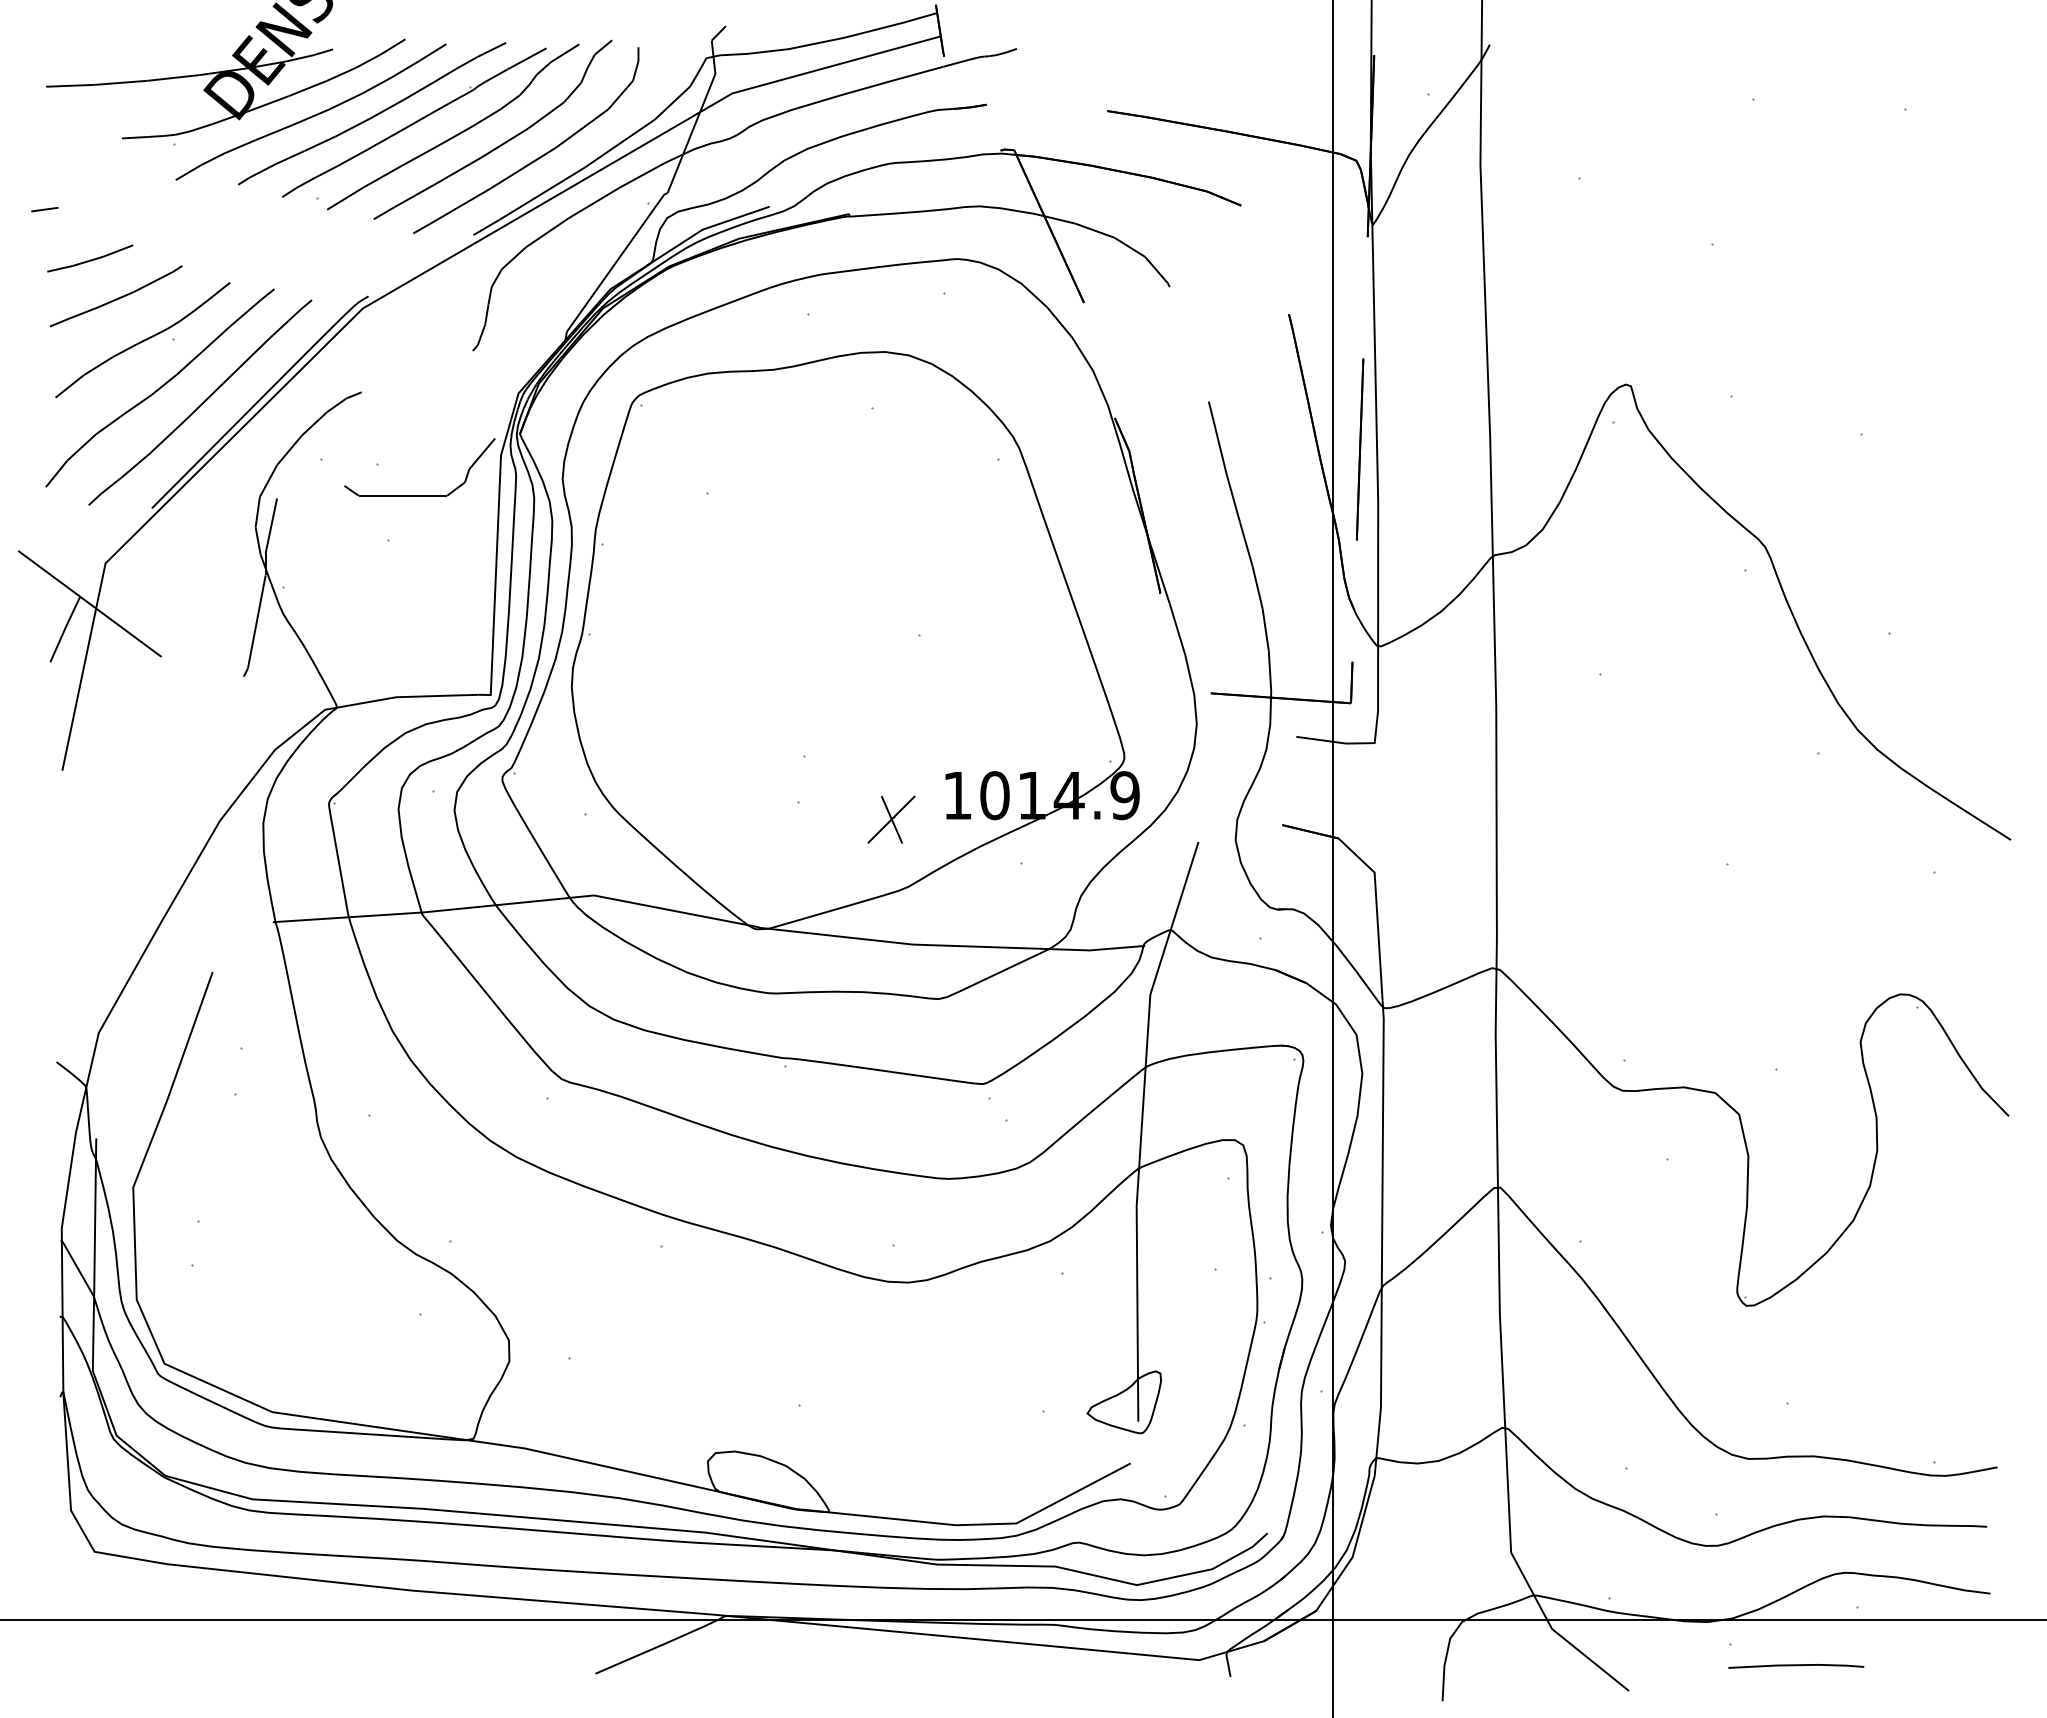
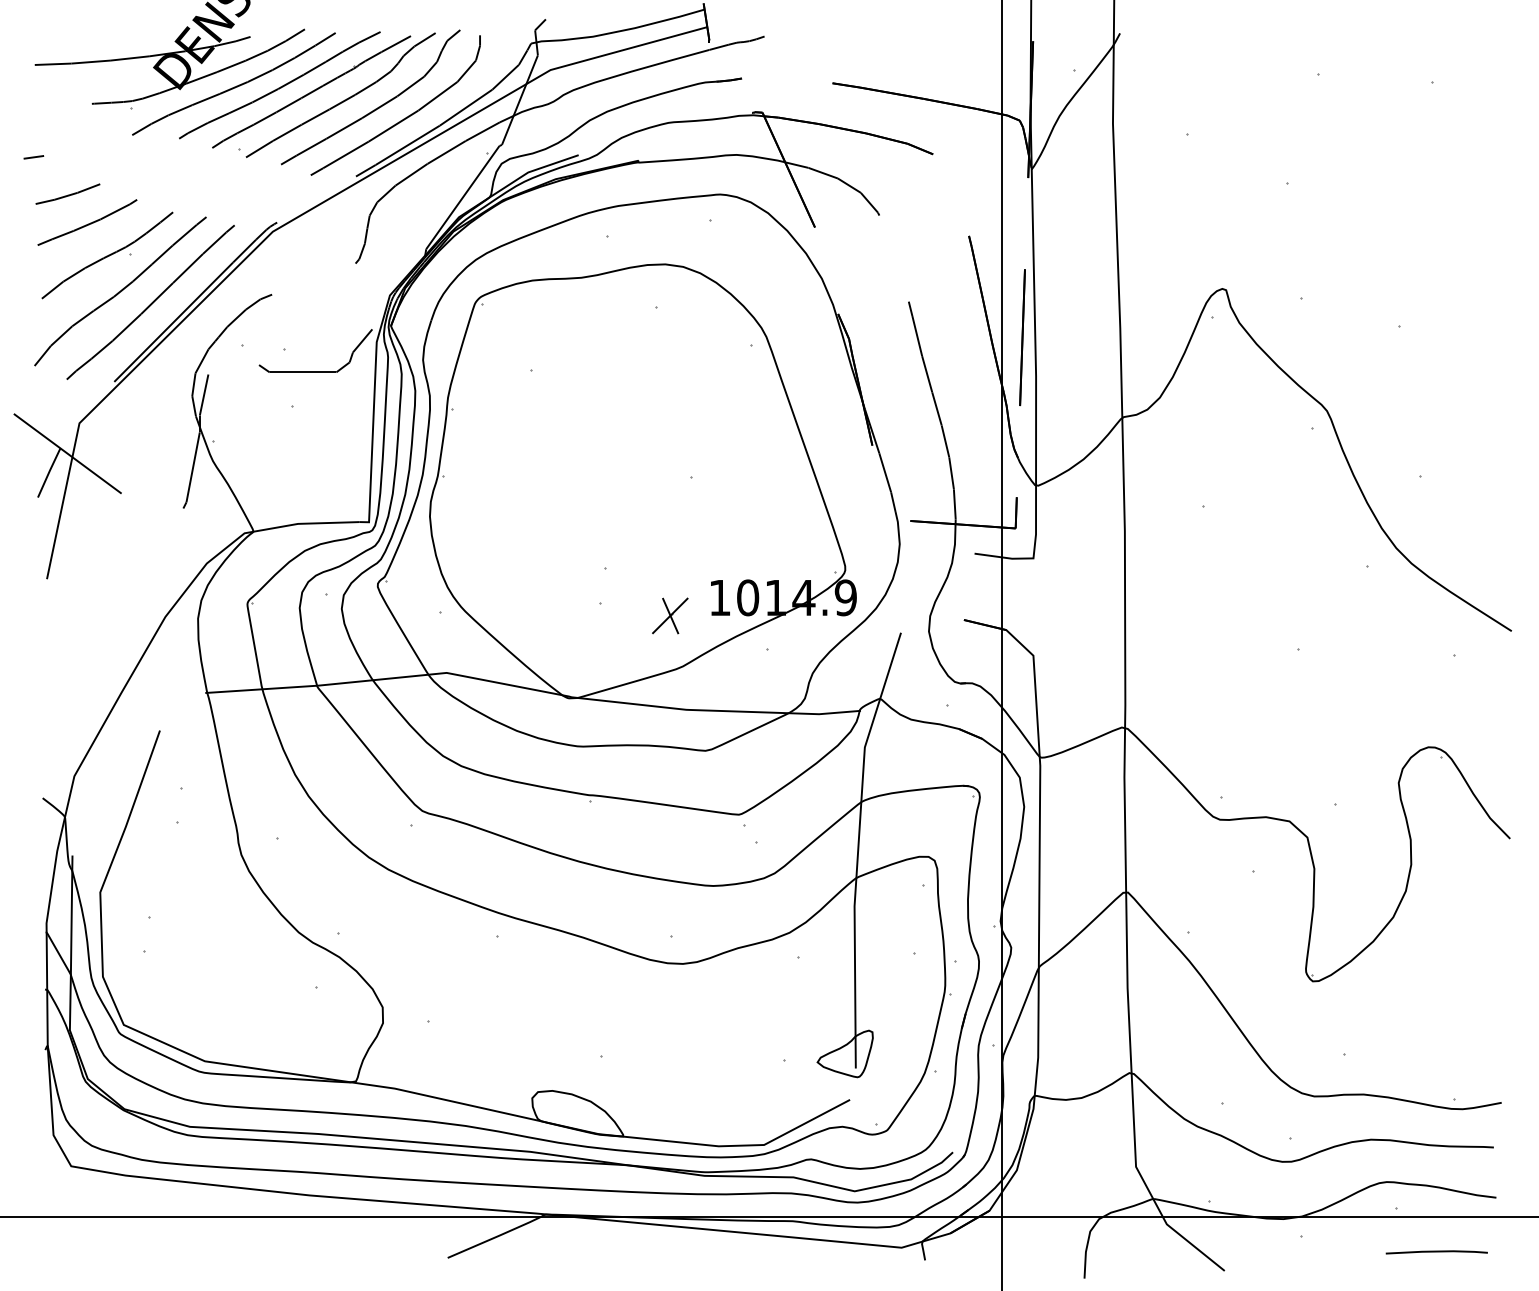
line: (1796, 1666) -> (1437, 1252), moved

